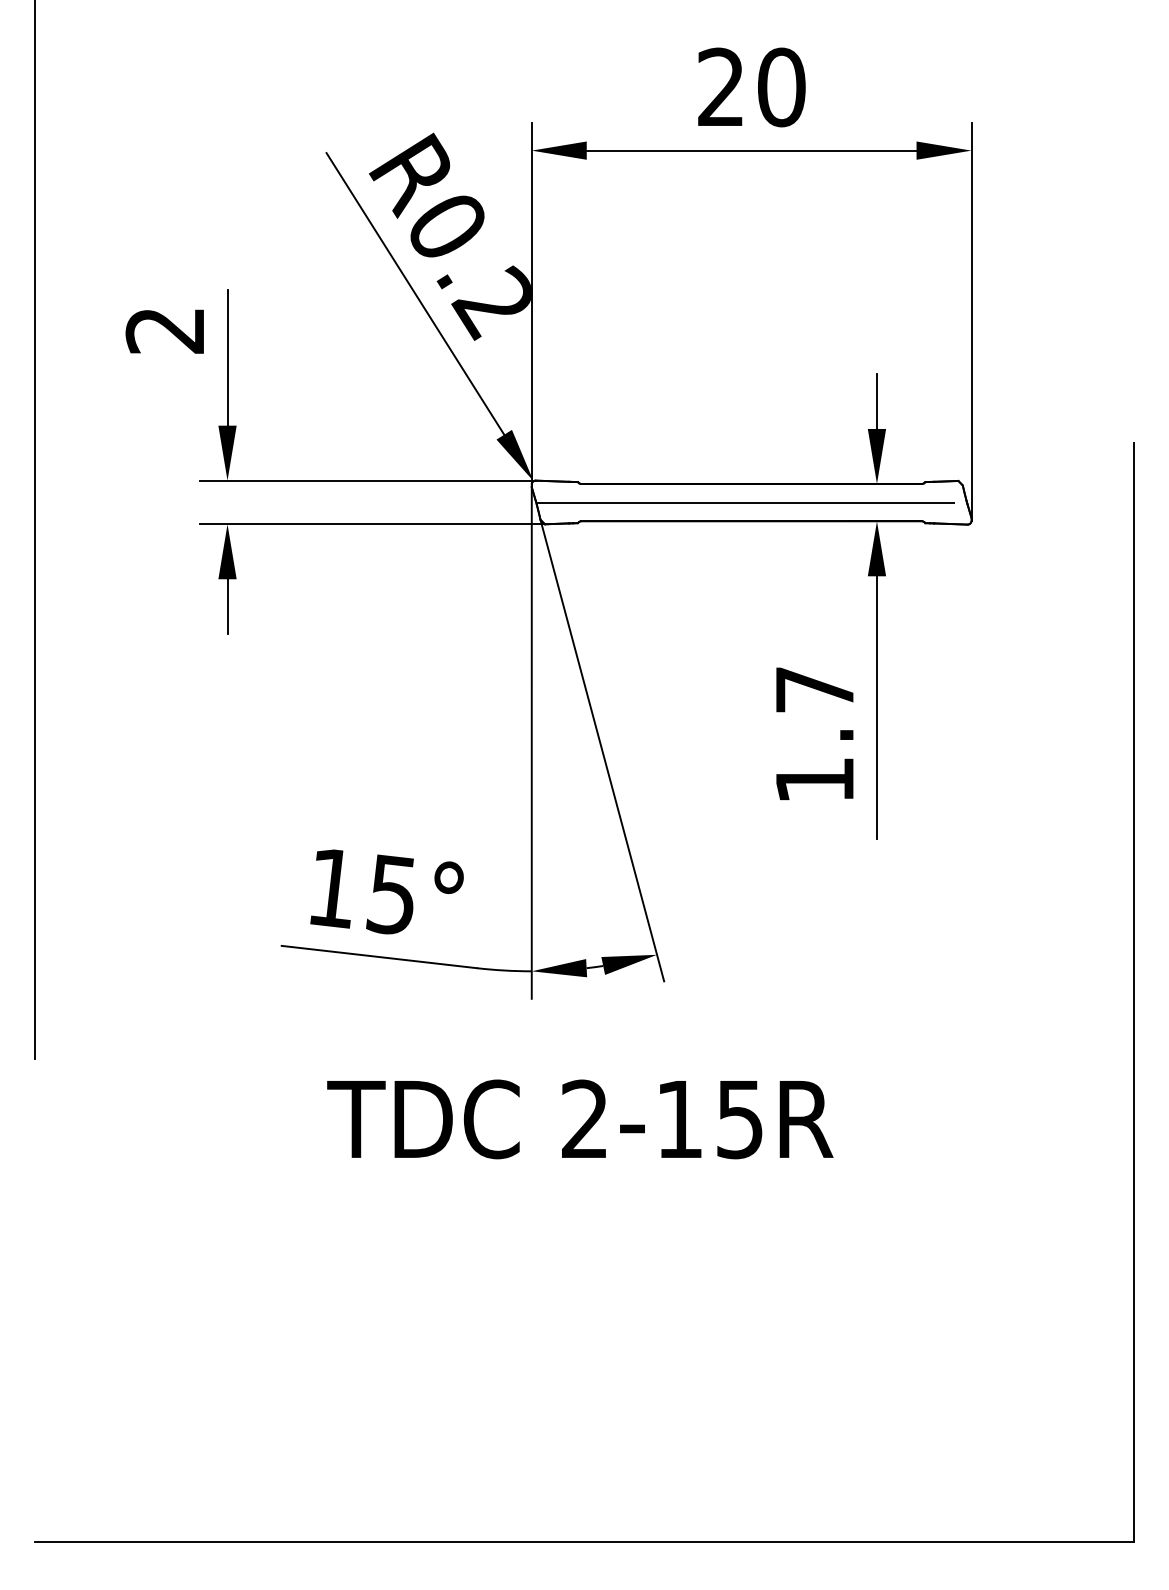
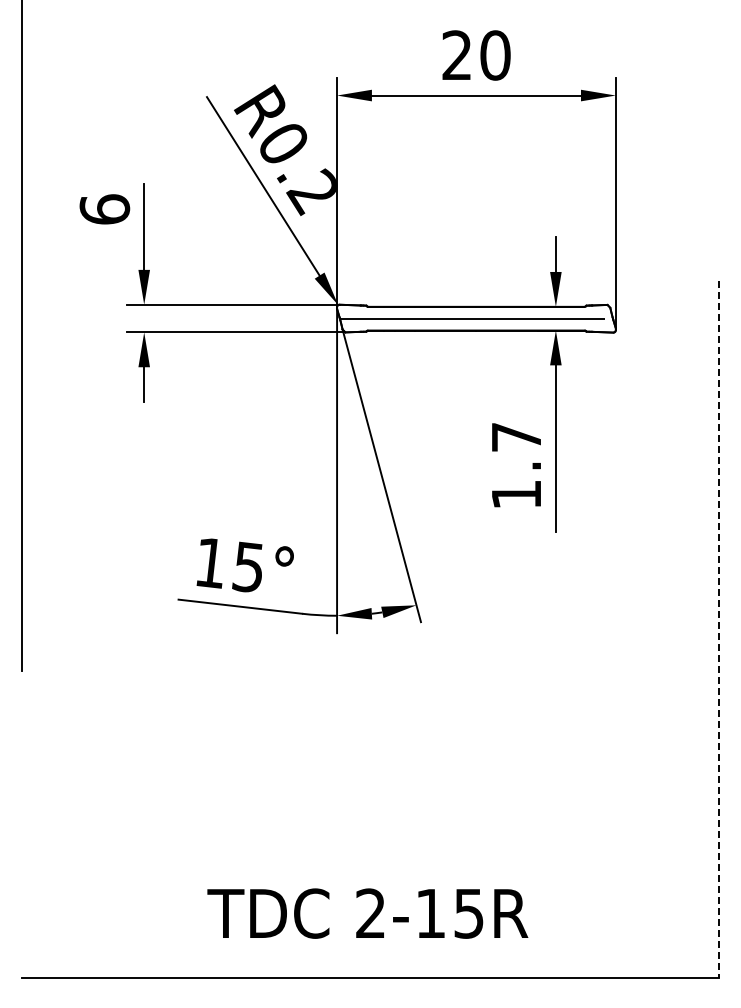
text: (164, 330) -> (104, 209), 2 -> 6
line: (1133, 992) -> (718, 629), solid -> dashed
text: (579, 1119) -> (367, 913), moved

